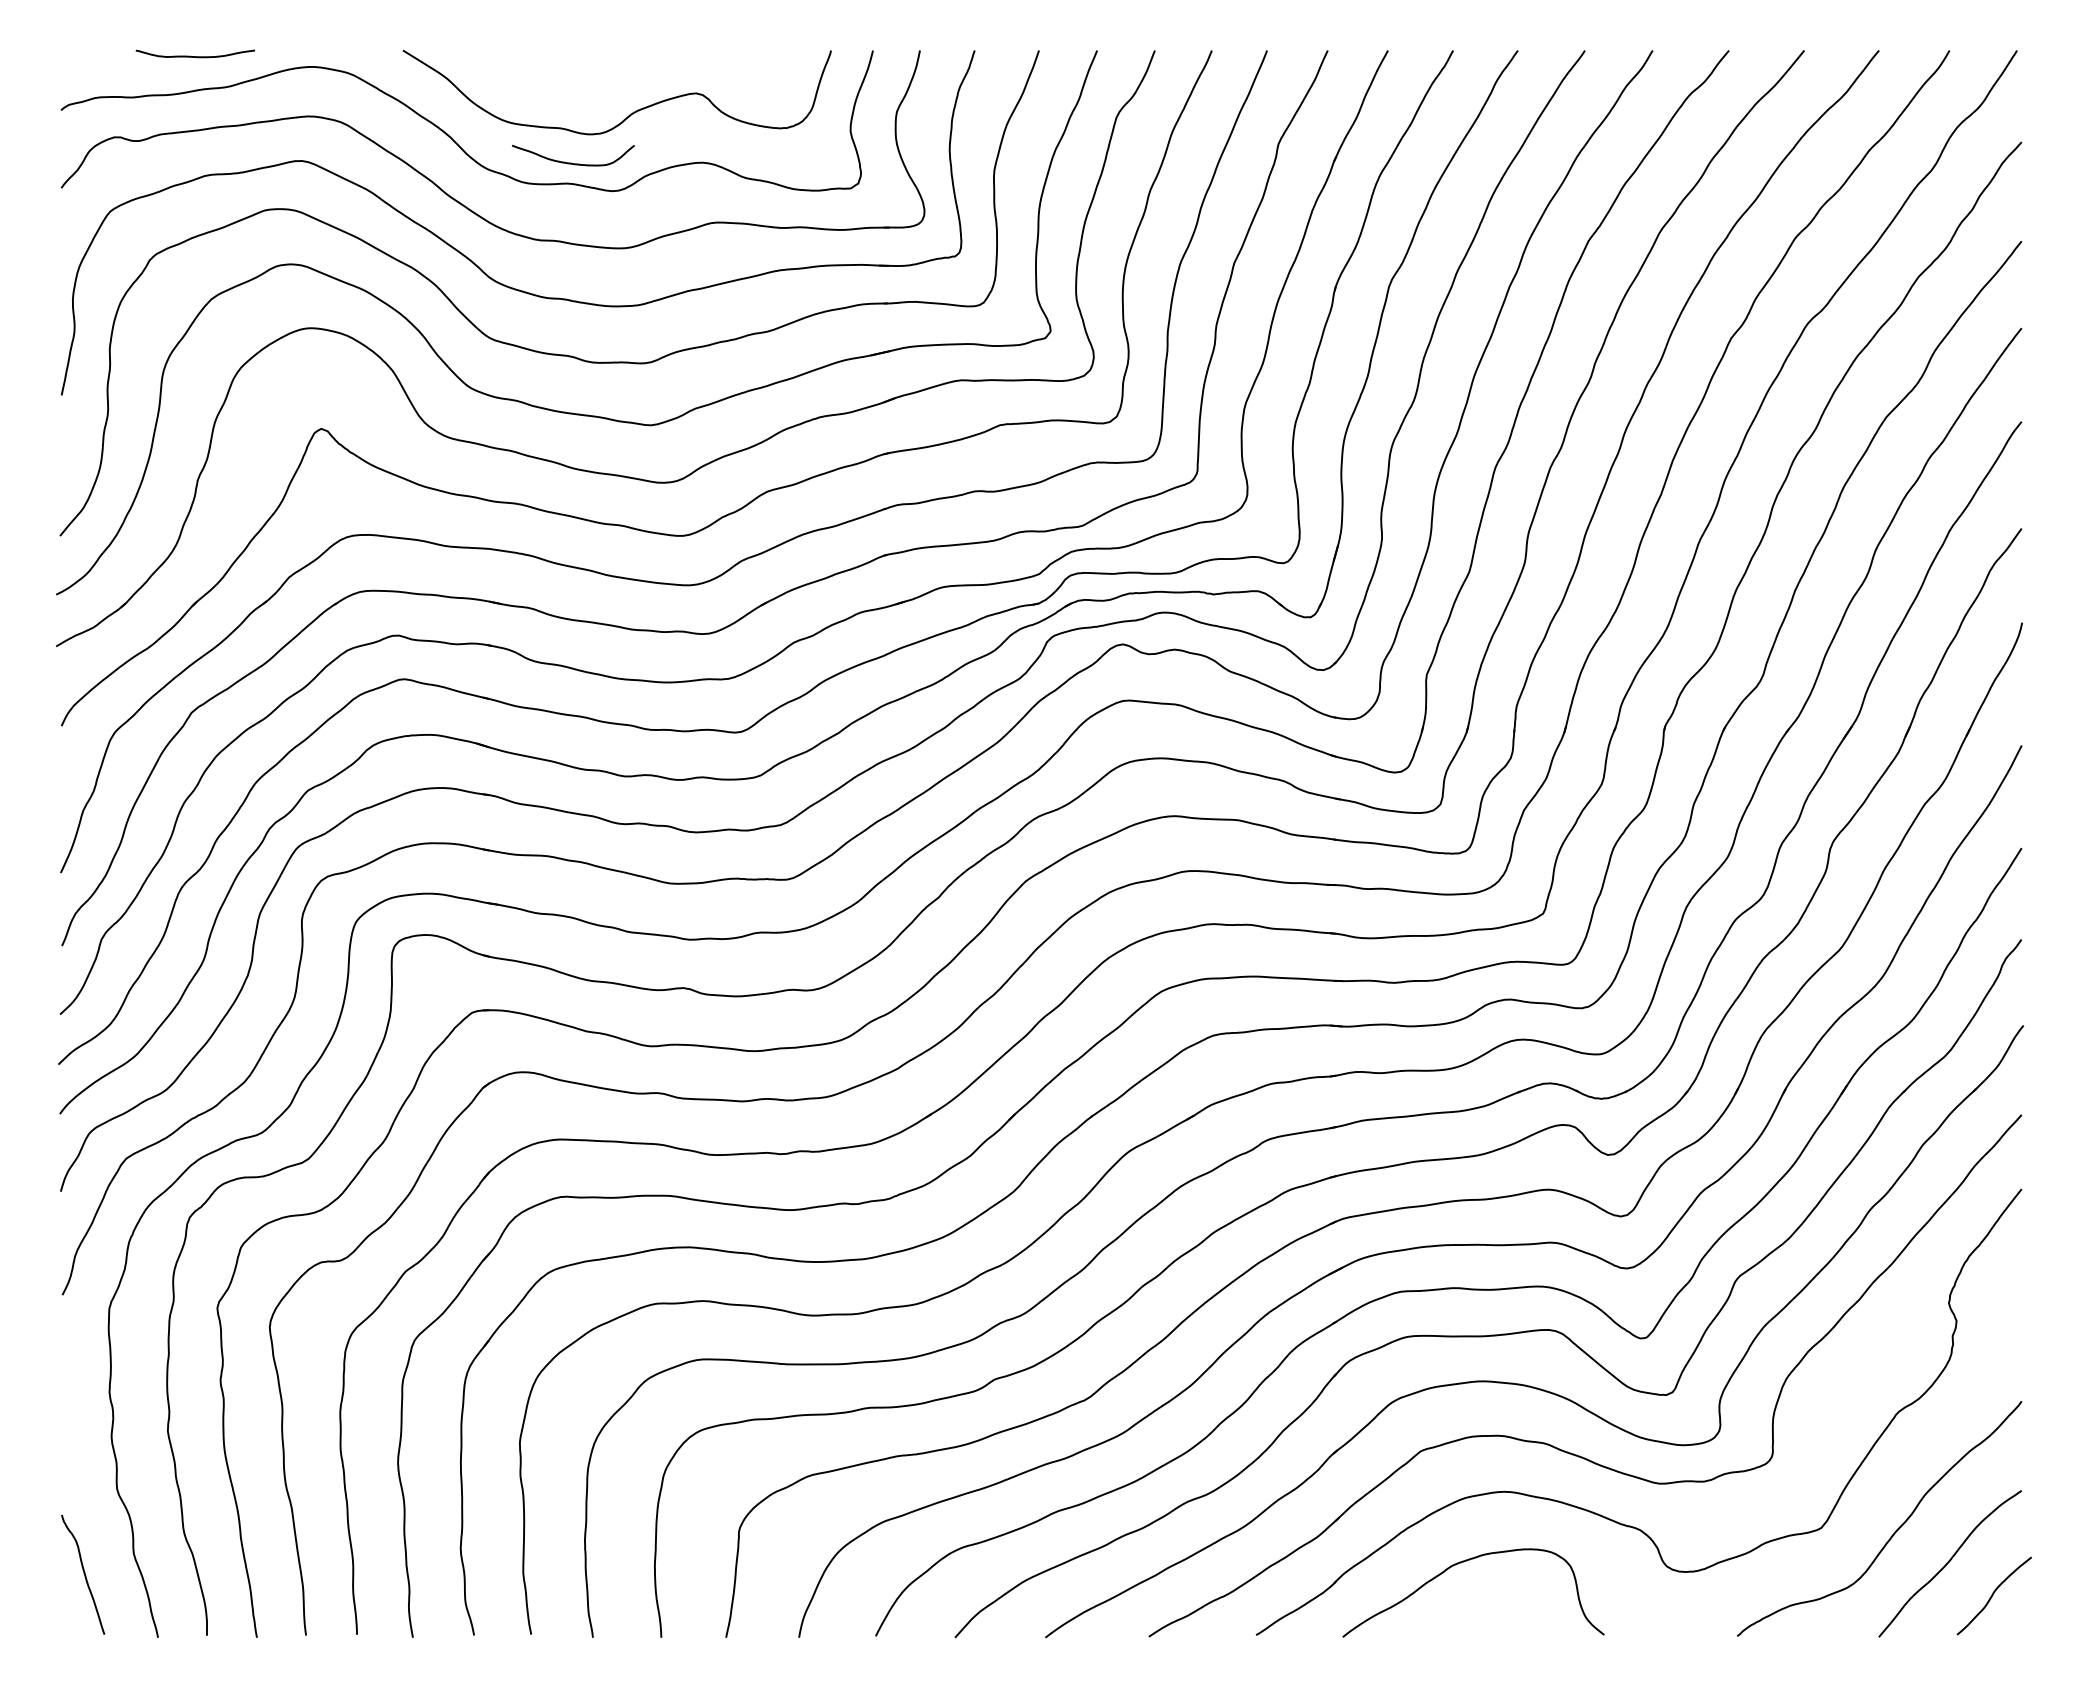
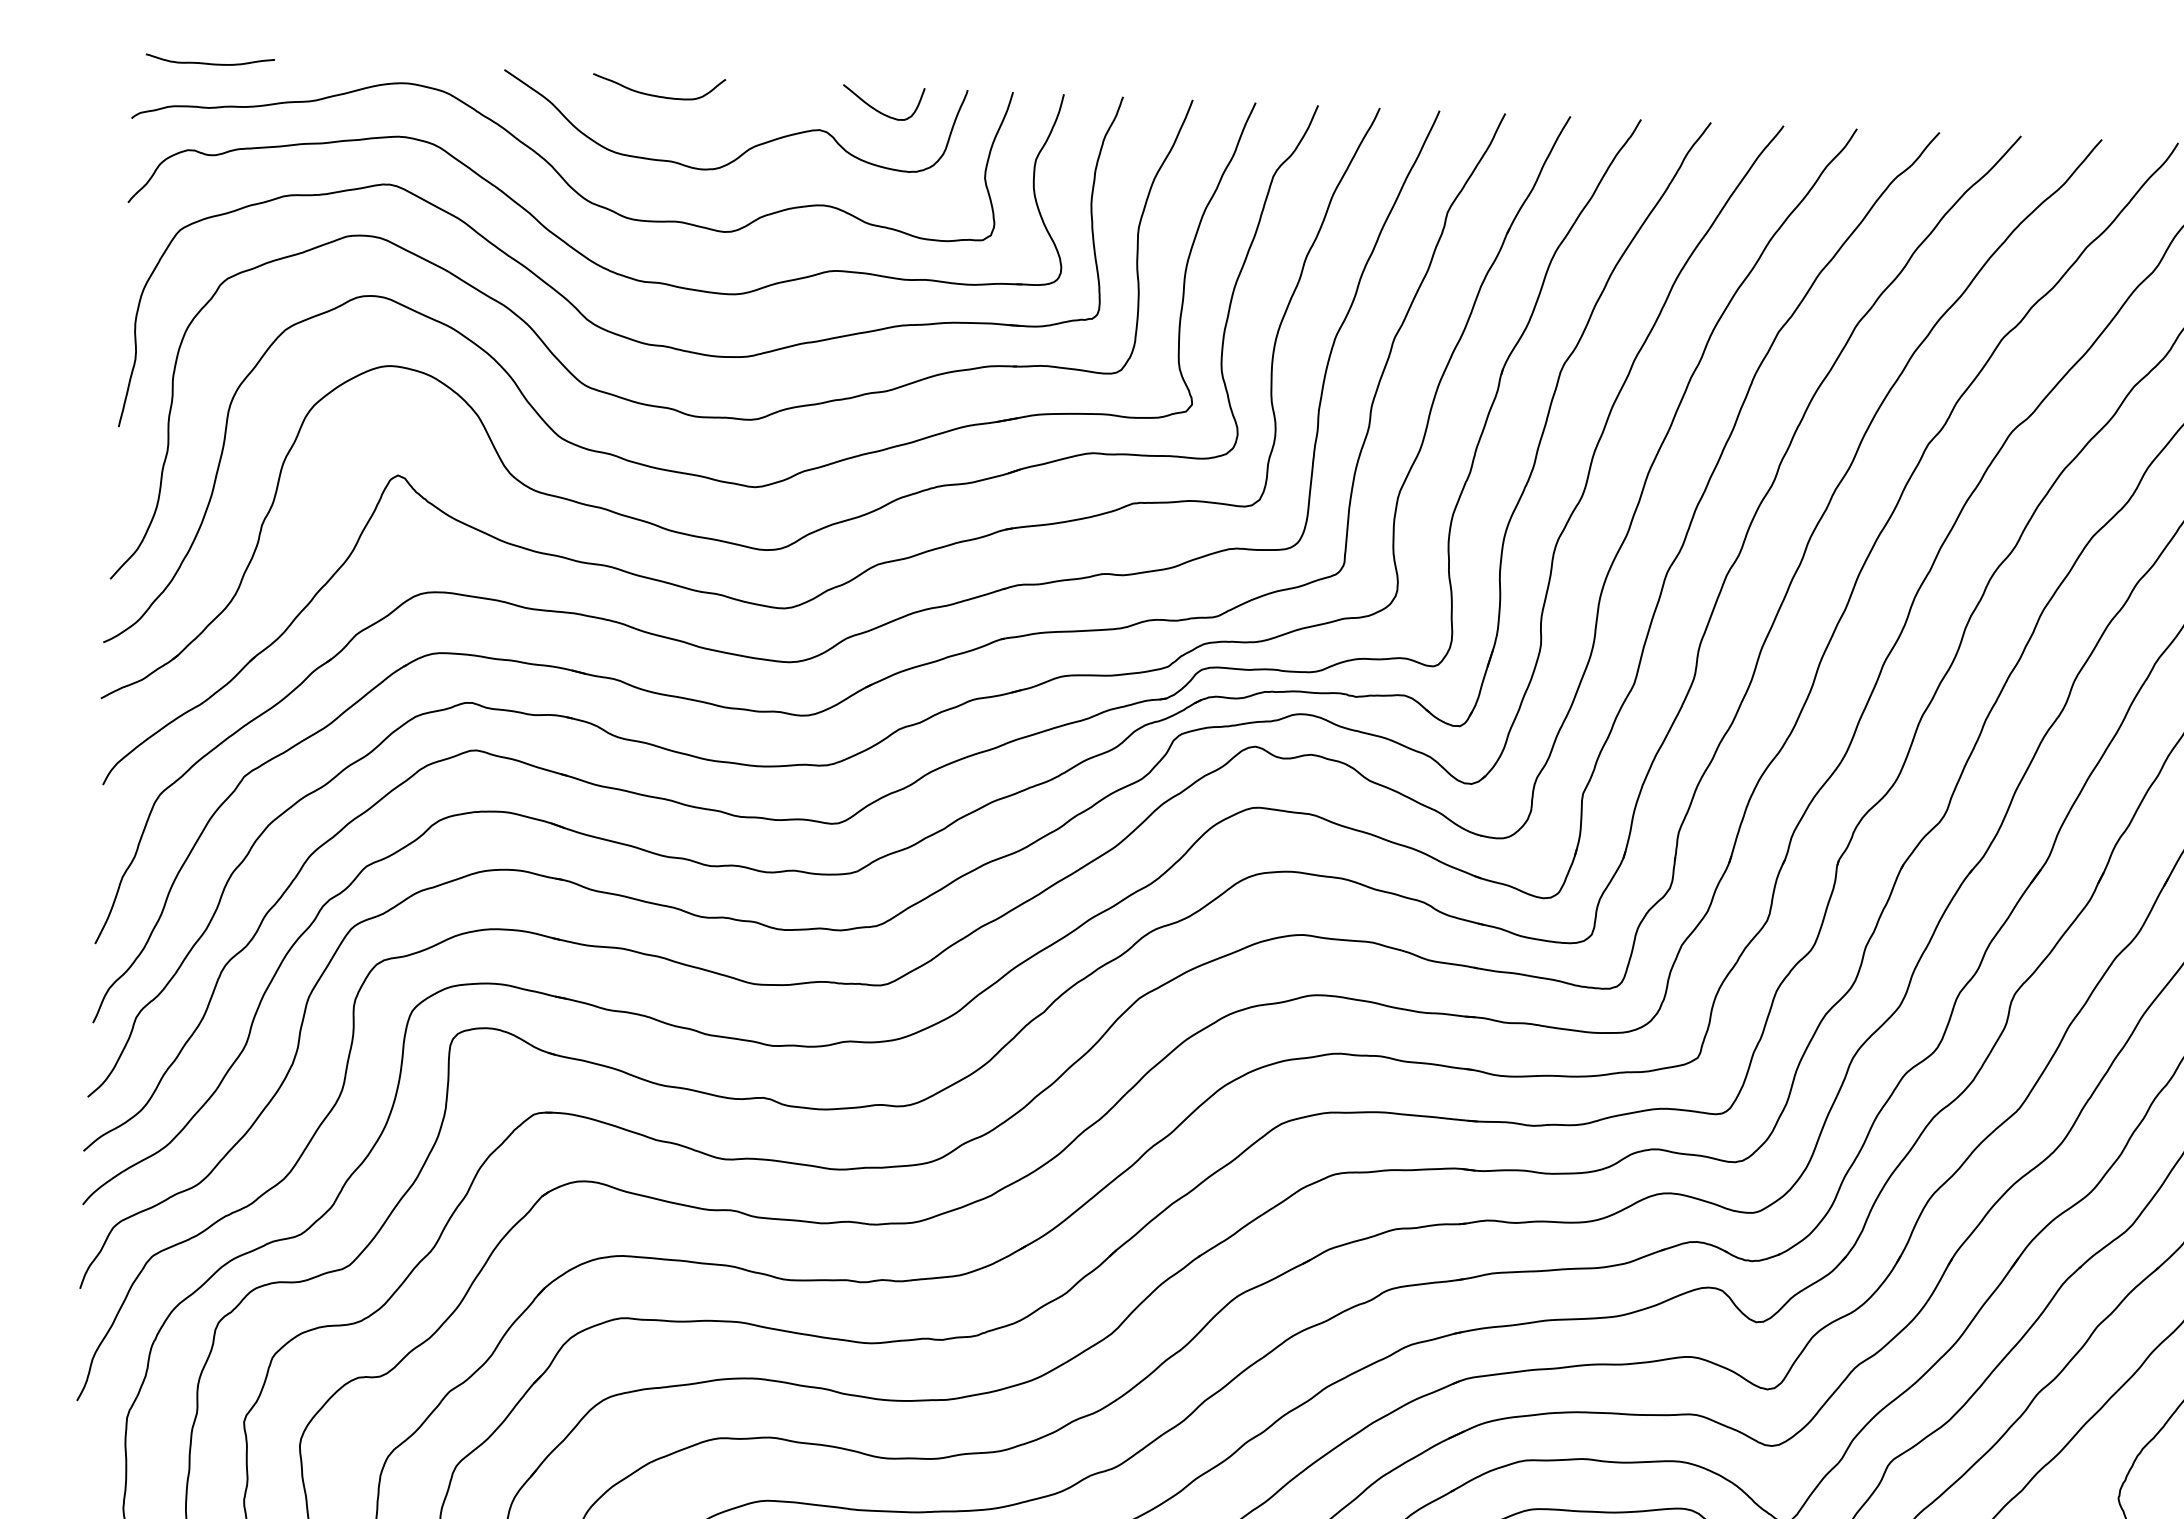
curve: (194, 56) -> (209, 63), moved
curve: (749, 72) -> (878, 110), added
curve: (571, 162) -> (656, 94), moved

